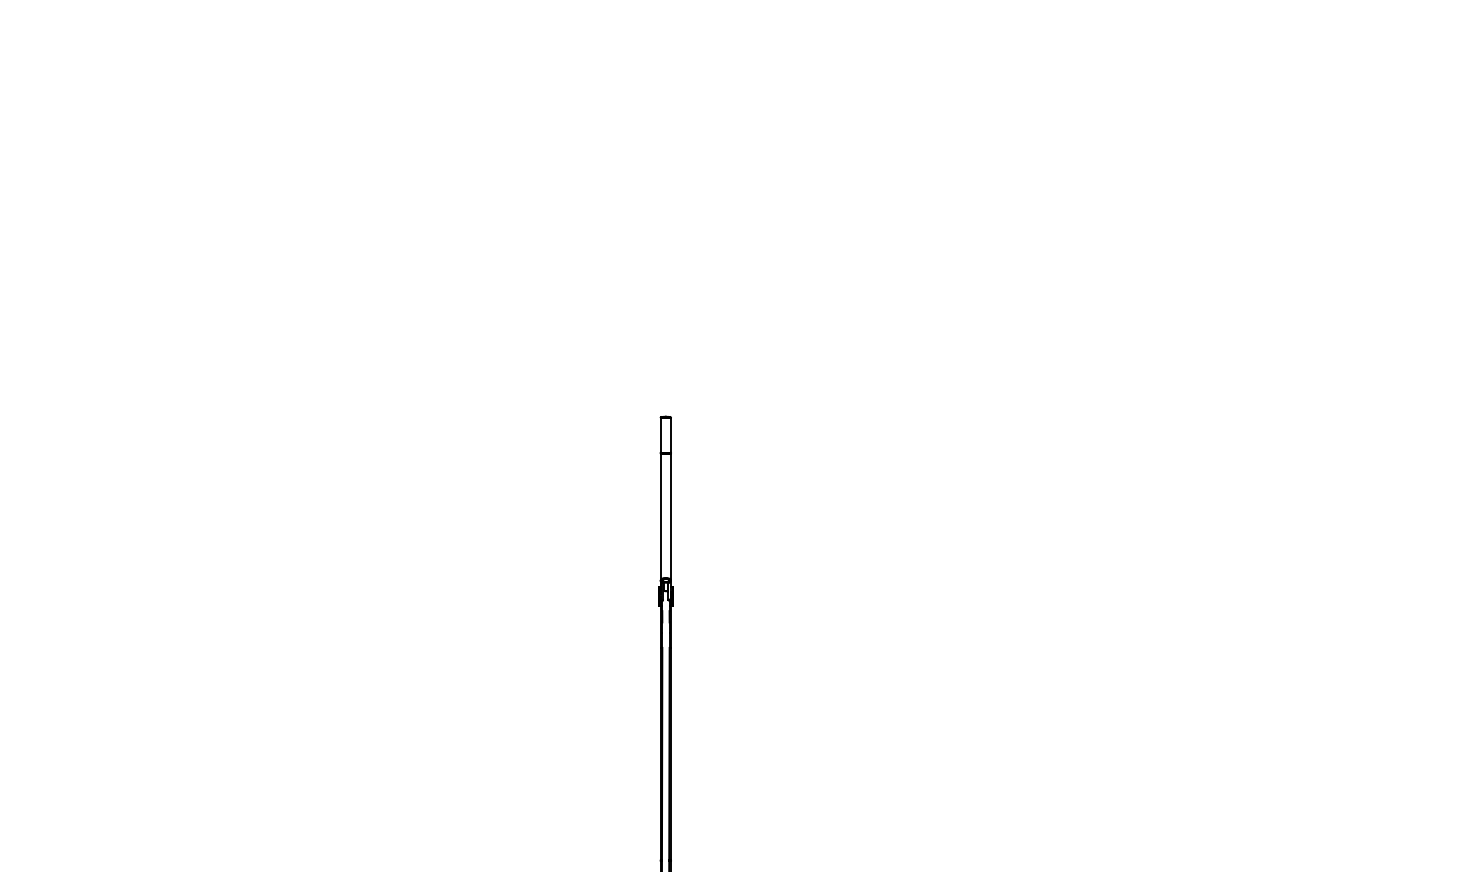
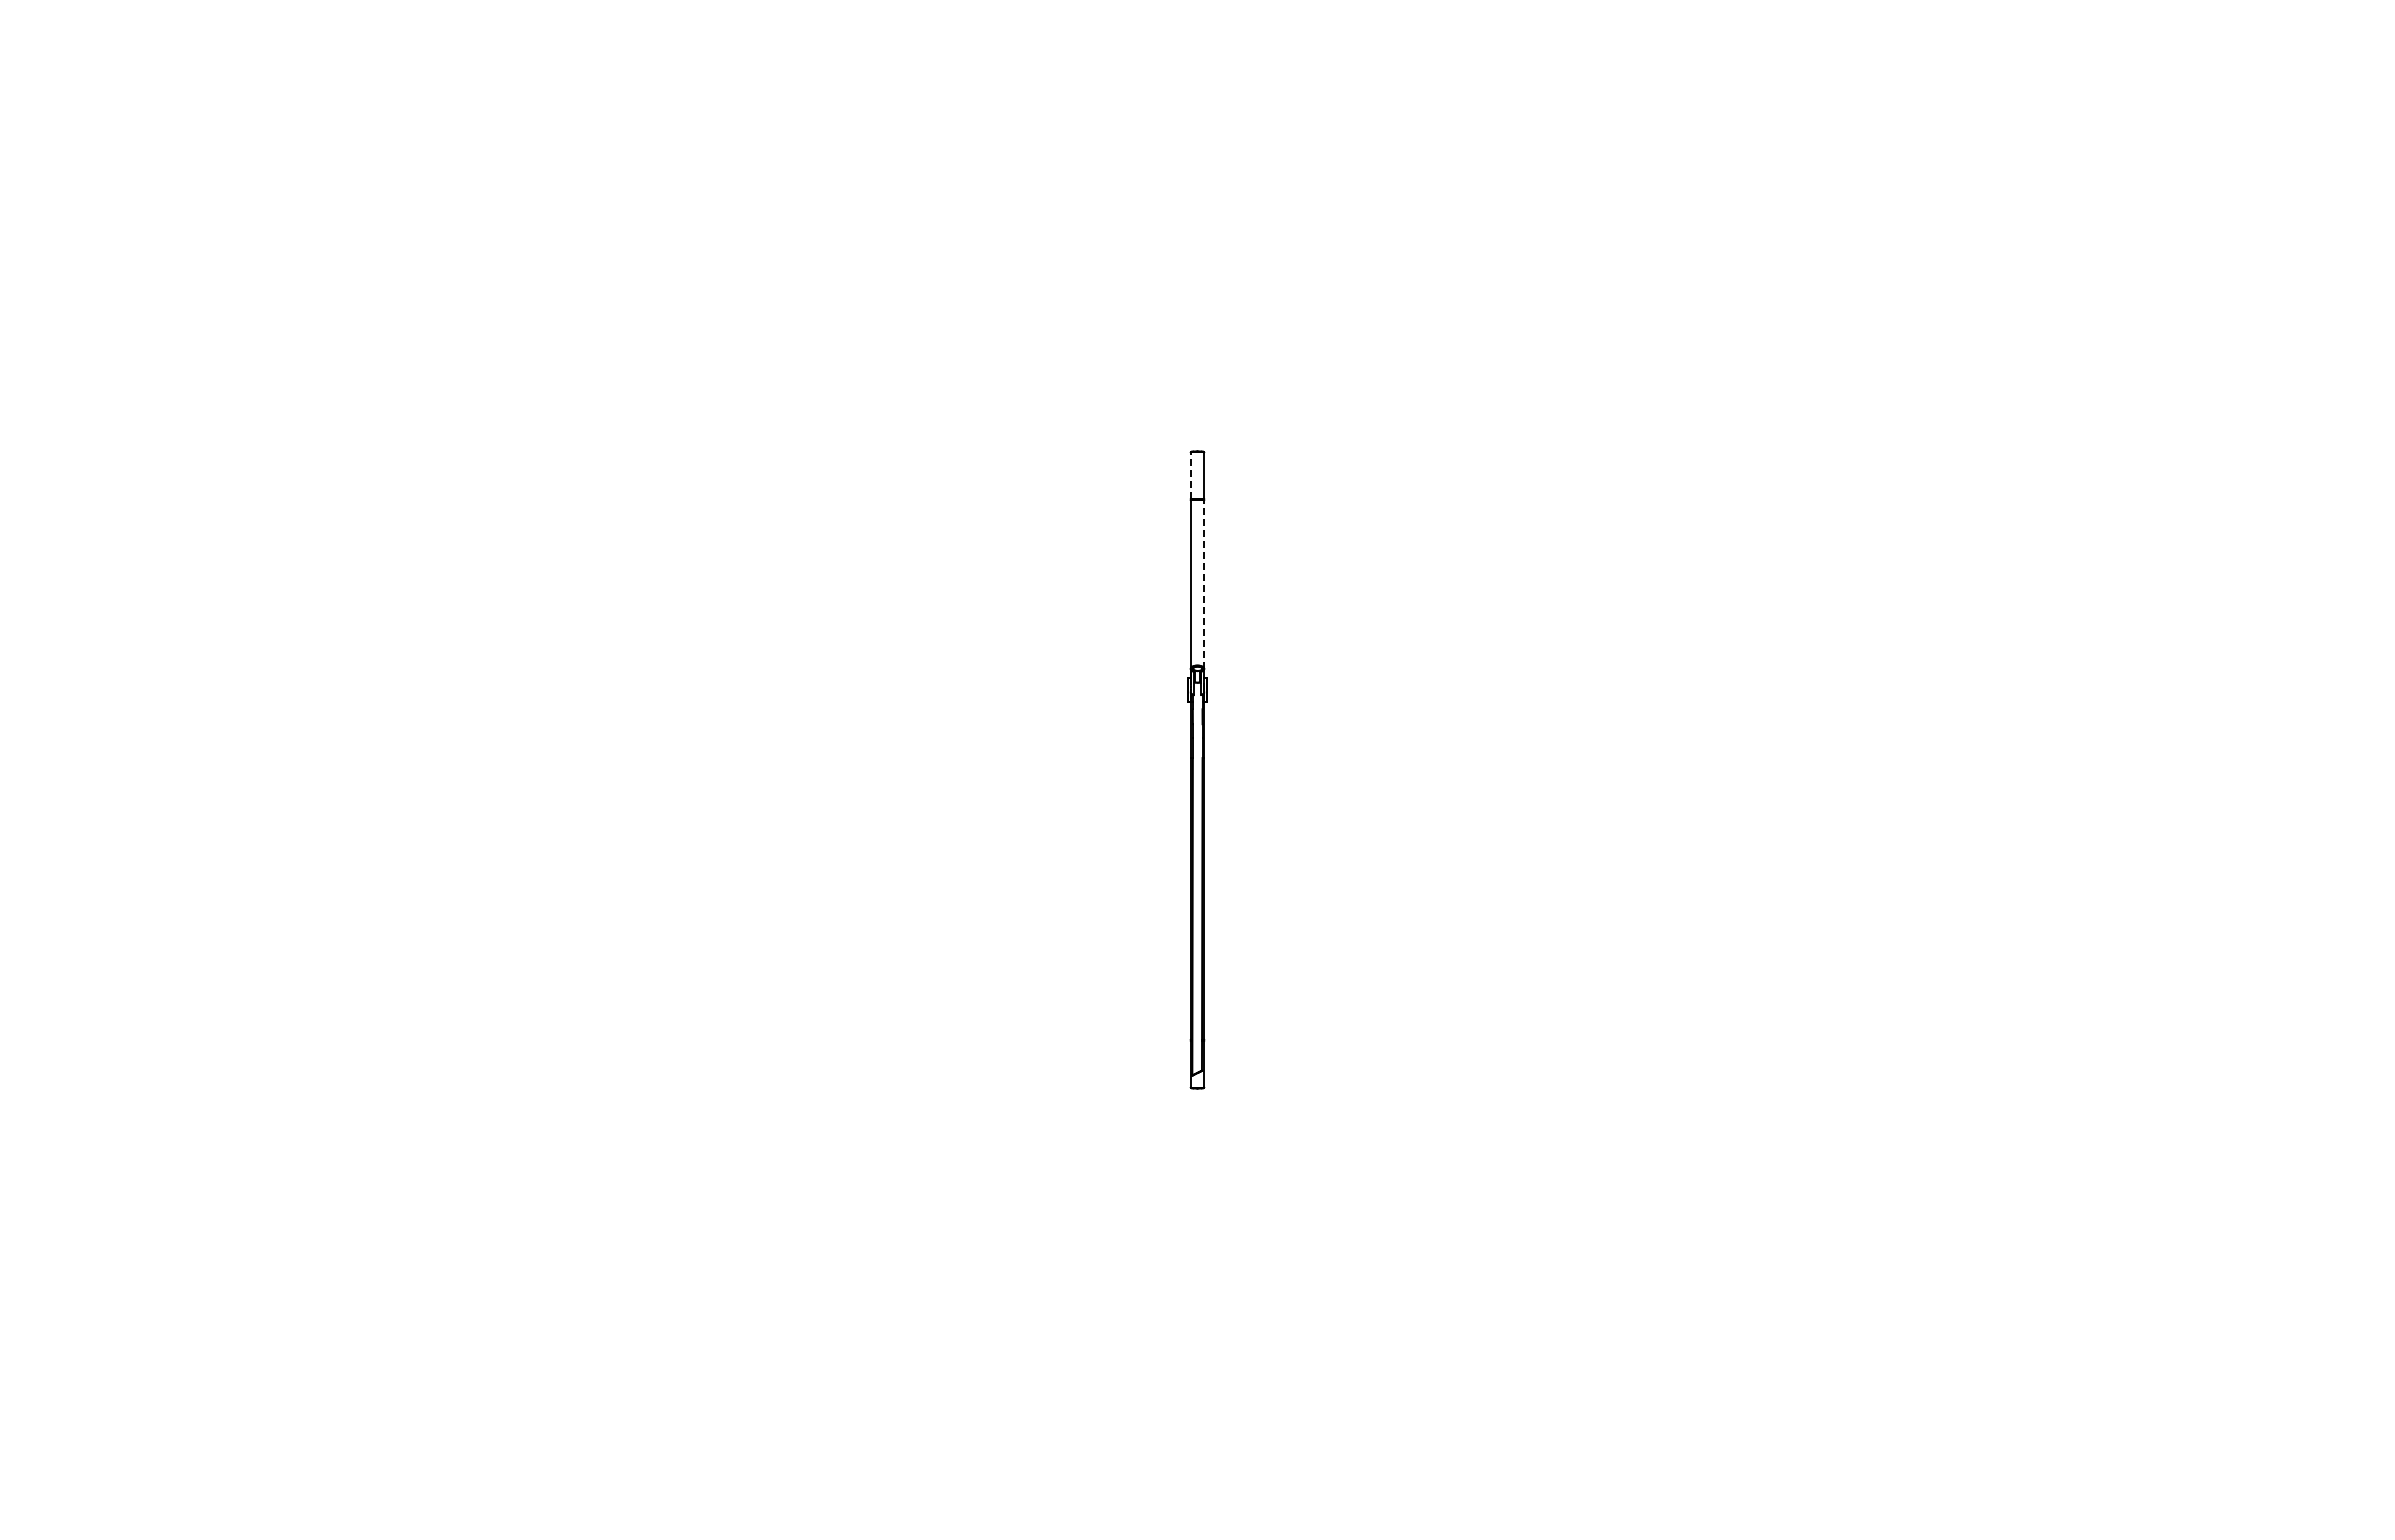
line: (660, 434) -> (1190, 475), solid -> dashed
line: (671, 517) -> (1204, 584), solid -> dashed

